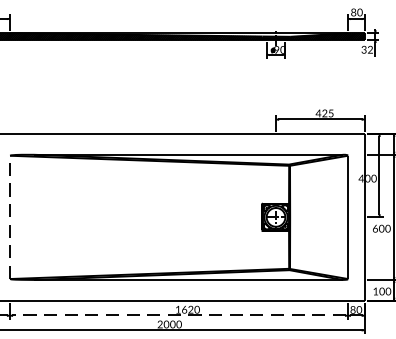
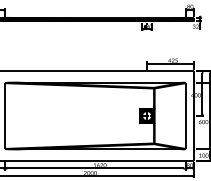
line: (10, 218) -> (5, 116), dashed -> solid
line: (177, 315) -> (94, 168), dashed -> solid

